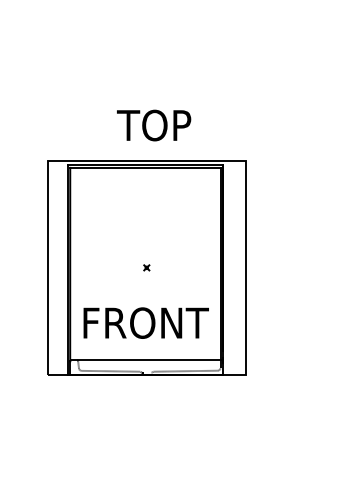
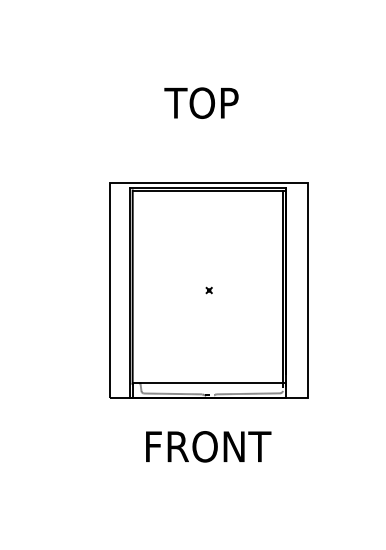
text: (154, 124) -> (201, 102), moved
text: (146, 322) -> (208, 446), moved

